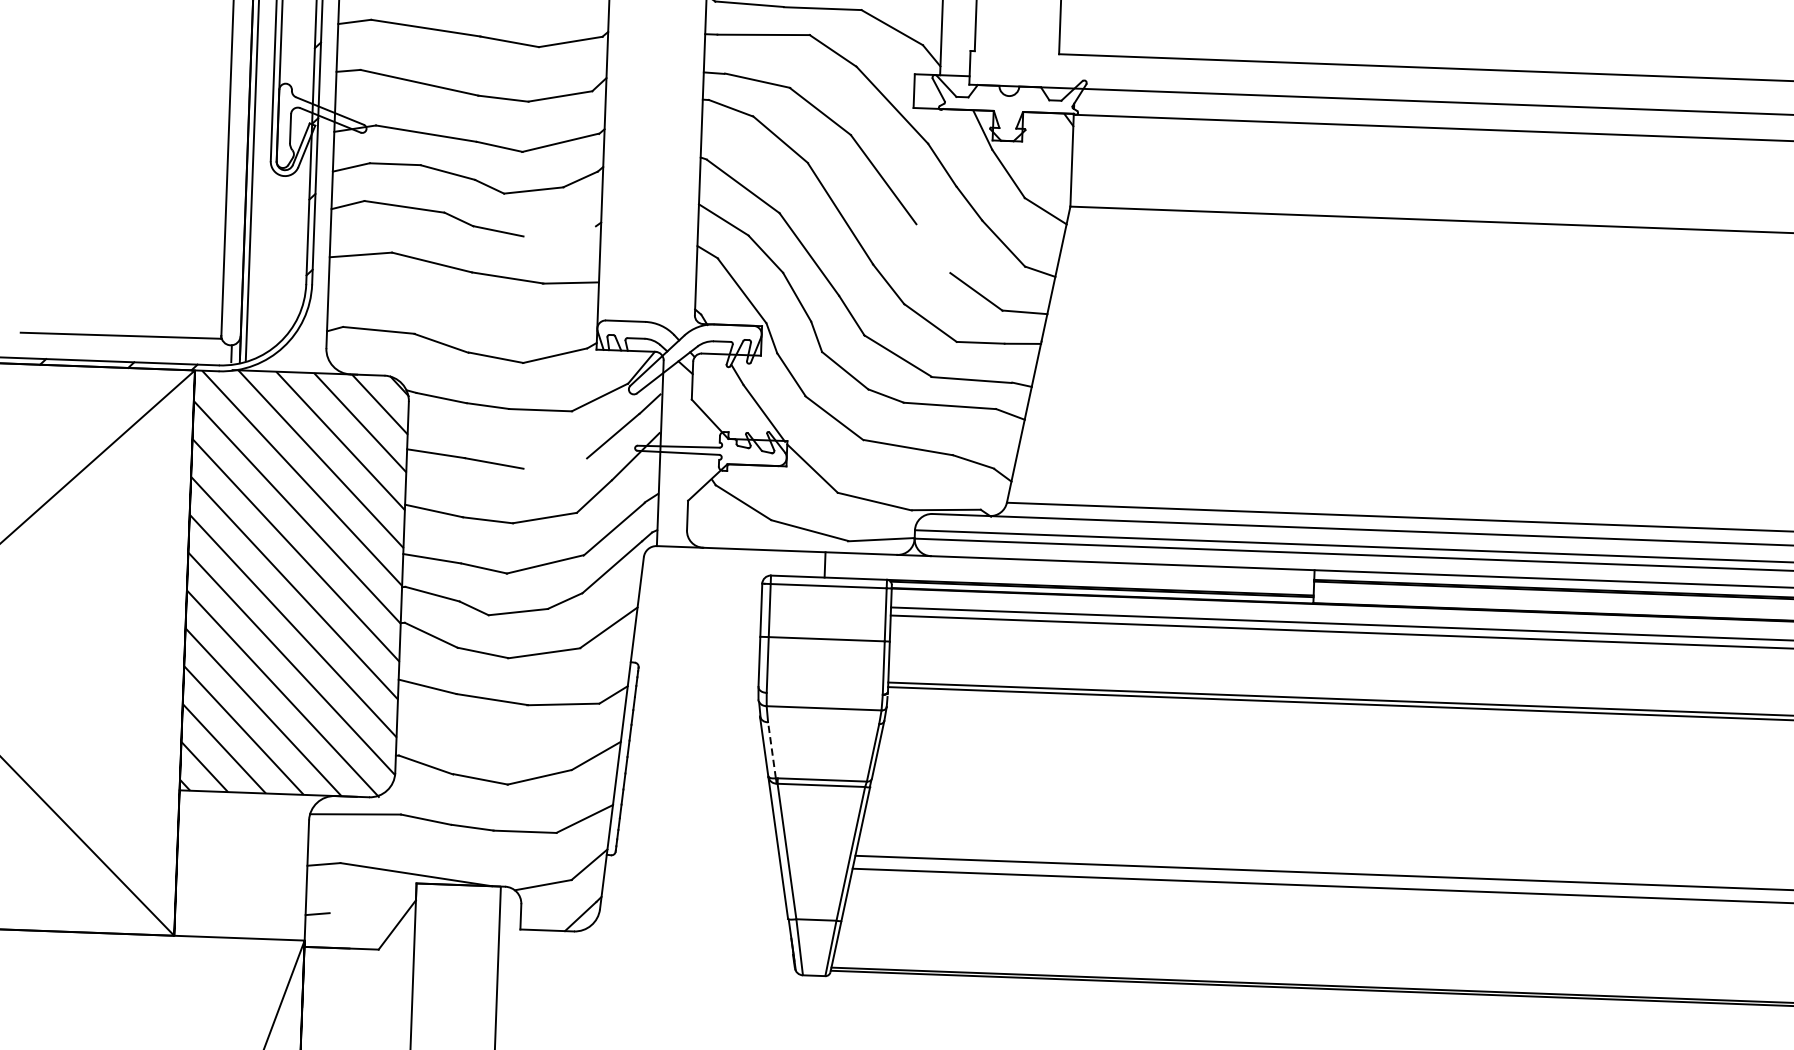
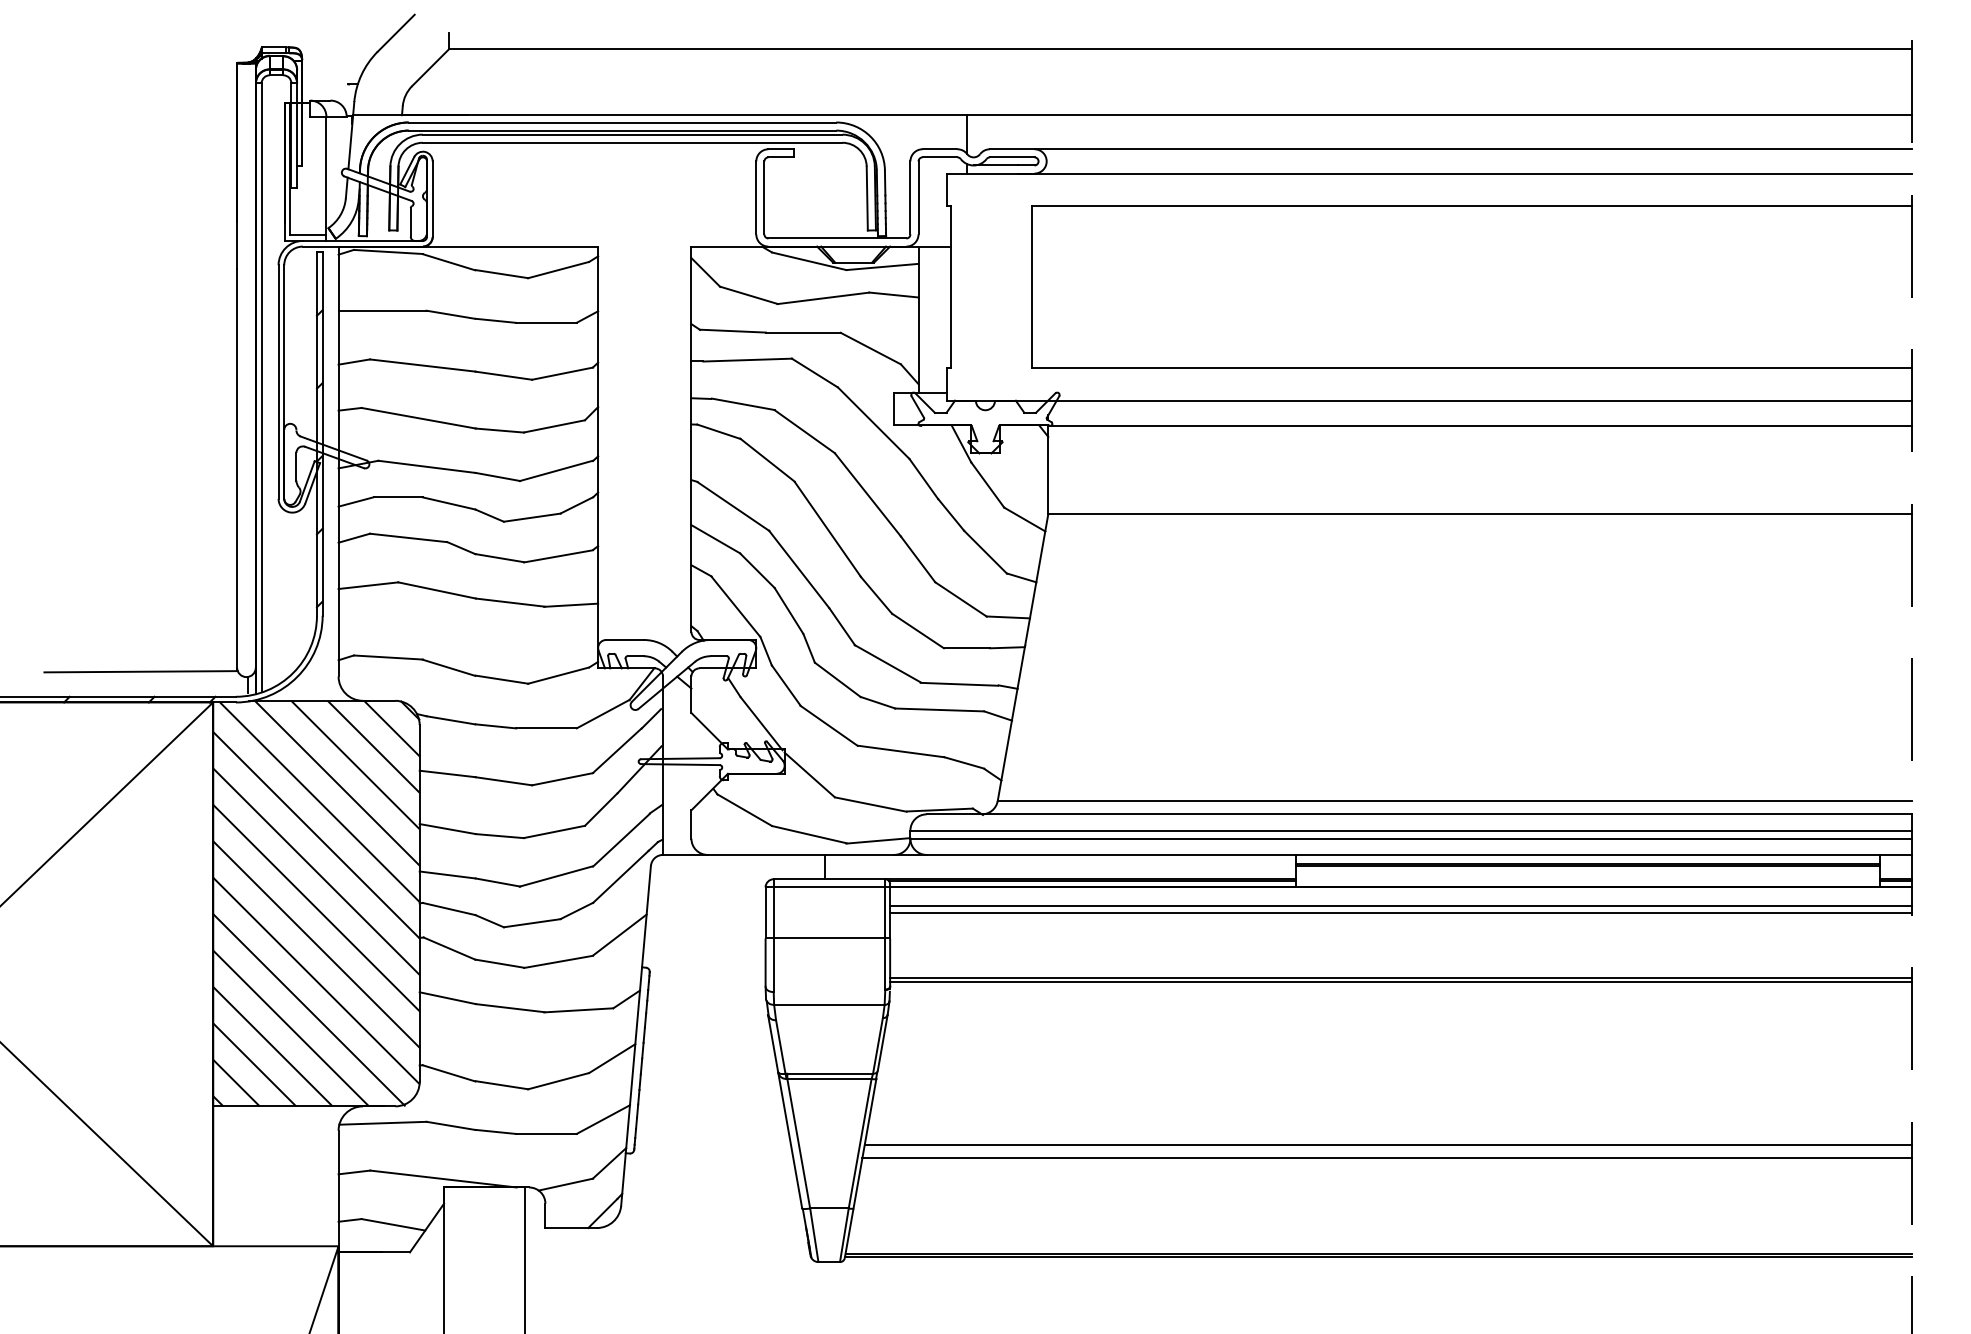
line: (559, 231) -> (558, 556), added
line: (932, 248) -> (917, 559), added
line: (555, 463) -> (562, 779), added
line: (771, 749) -> (780, 1046), dashed -> solid
line: (362, 920) -> (393, 1224), added

